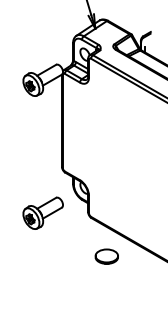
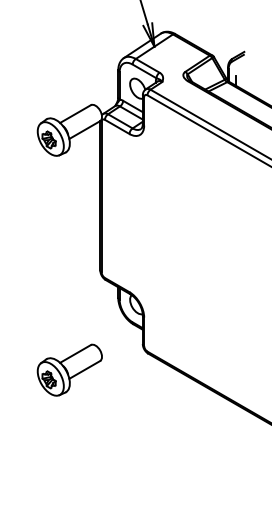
part: (42, 212) -> (68, 368), moved
part: (106, 256) -> (172, 415), removed

